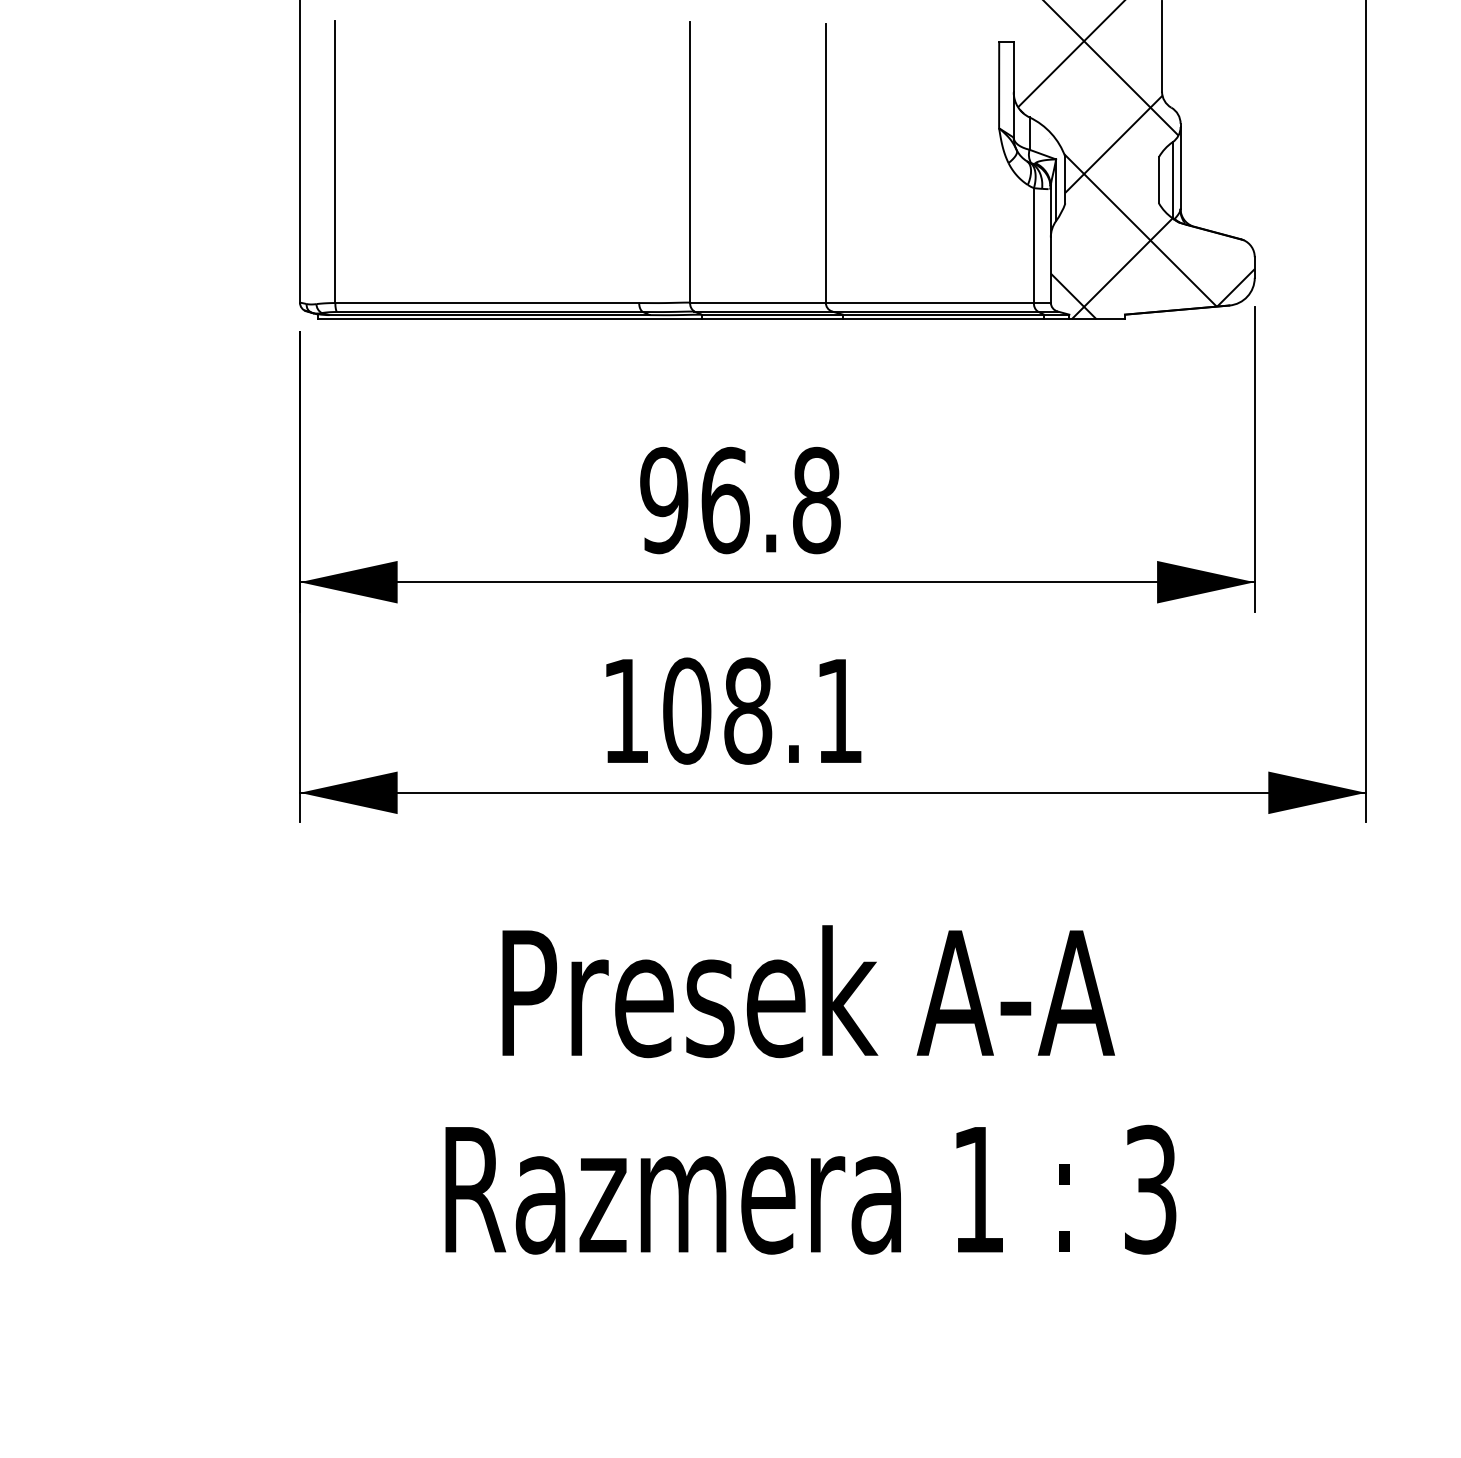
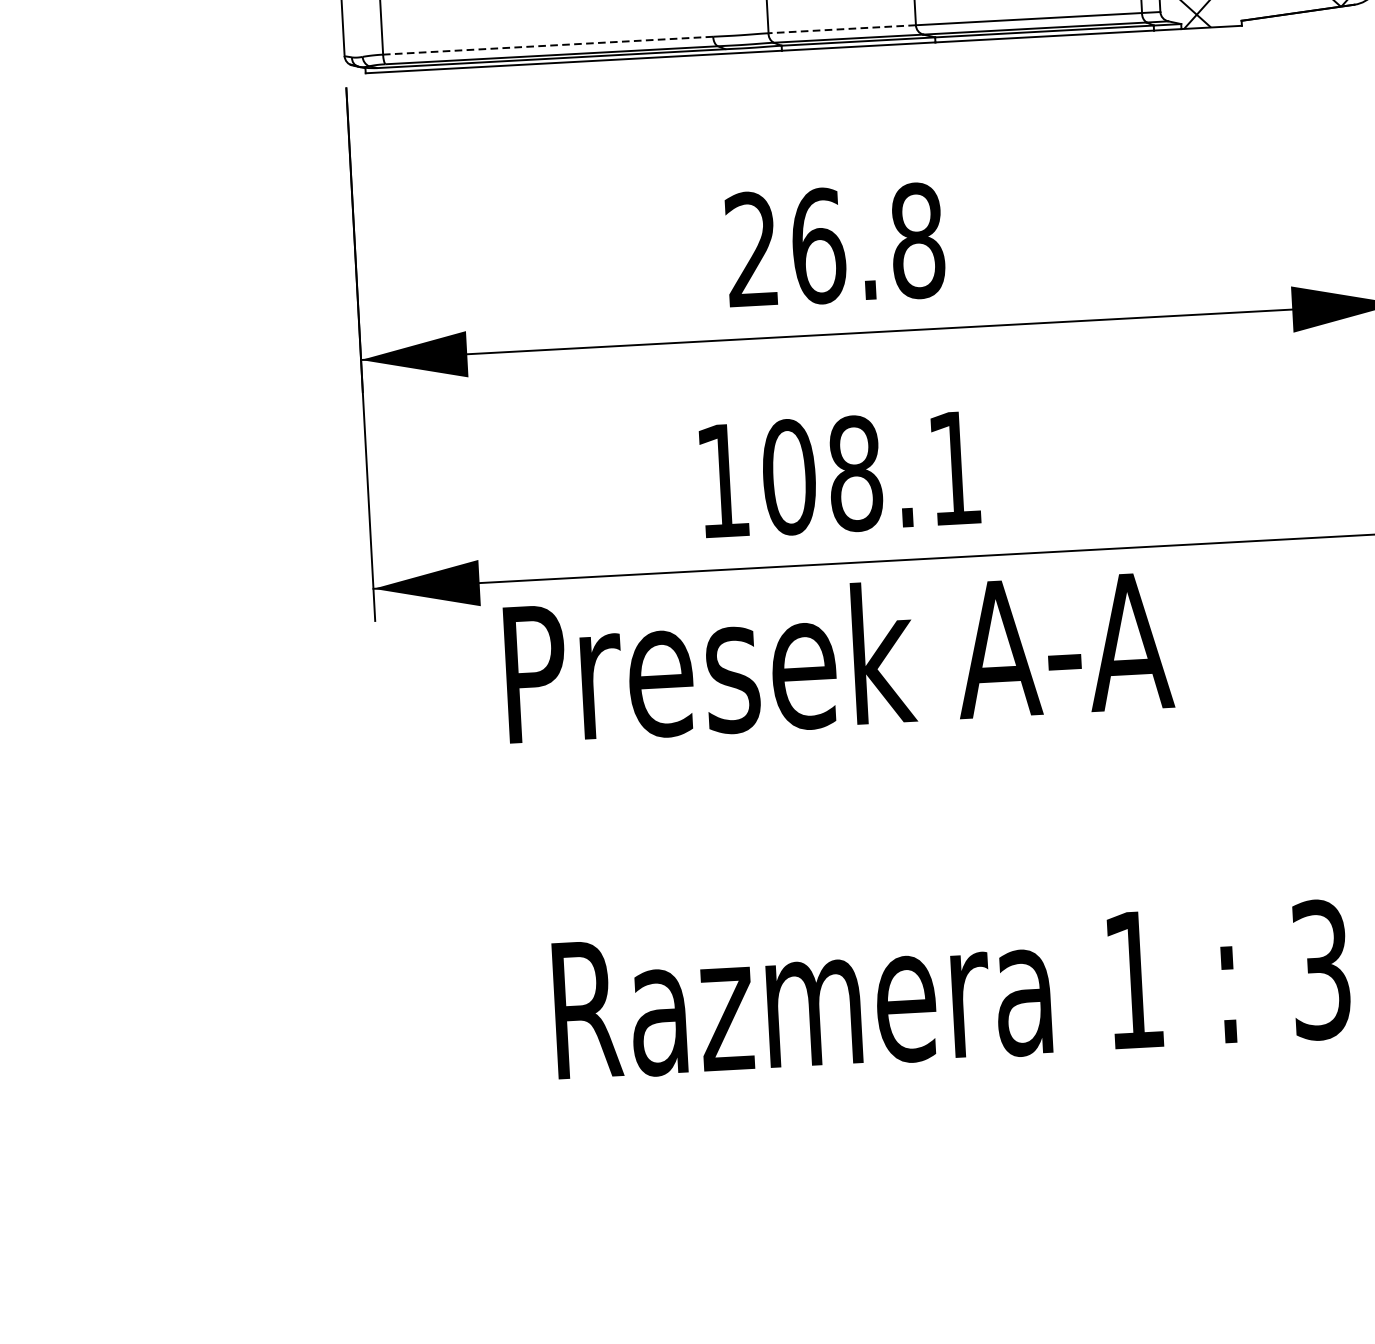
line: (758, 302) -> (842, 29), solid -> dashed
line: (487, 303) -> (548, 46), solid -> dashed
text: (664, 500) -> (752, 249), 96.8 -> 26.8
text: (808, 991) -> (838, 655), moved

